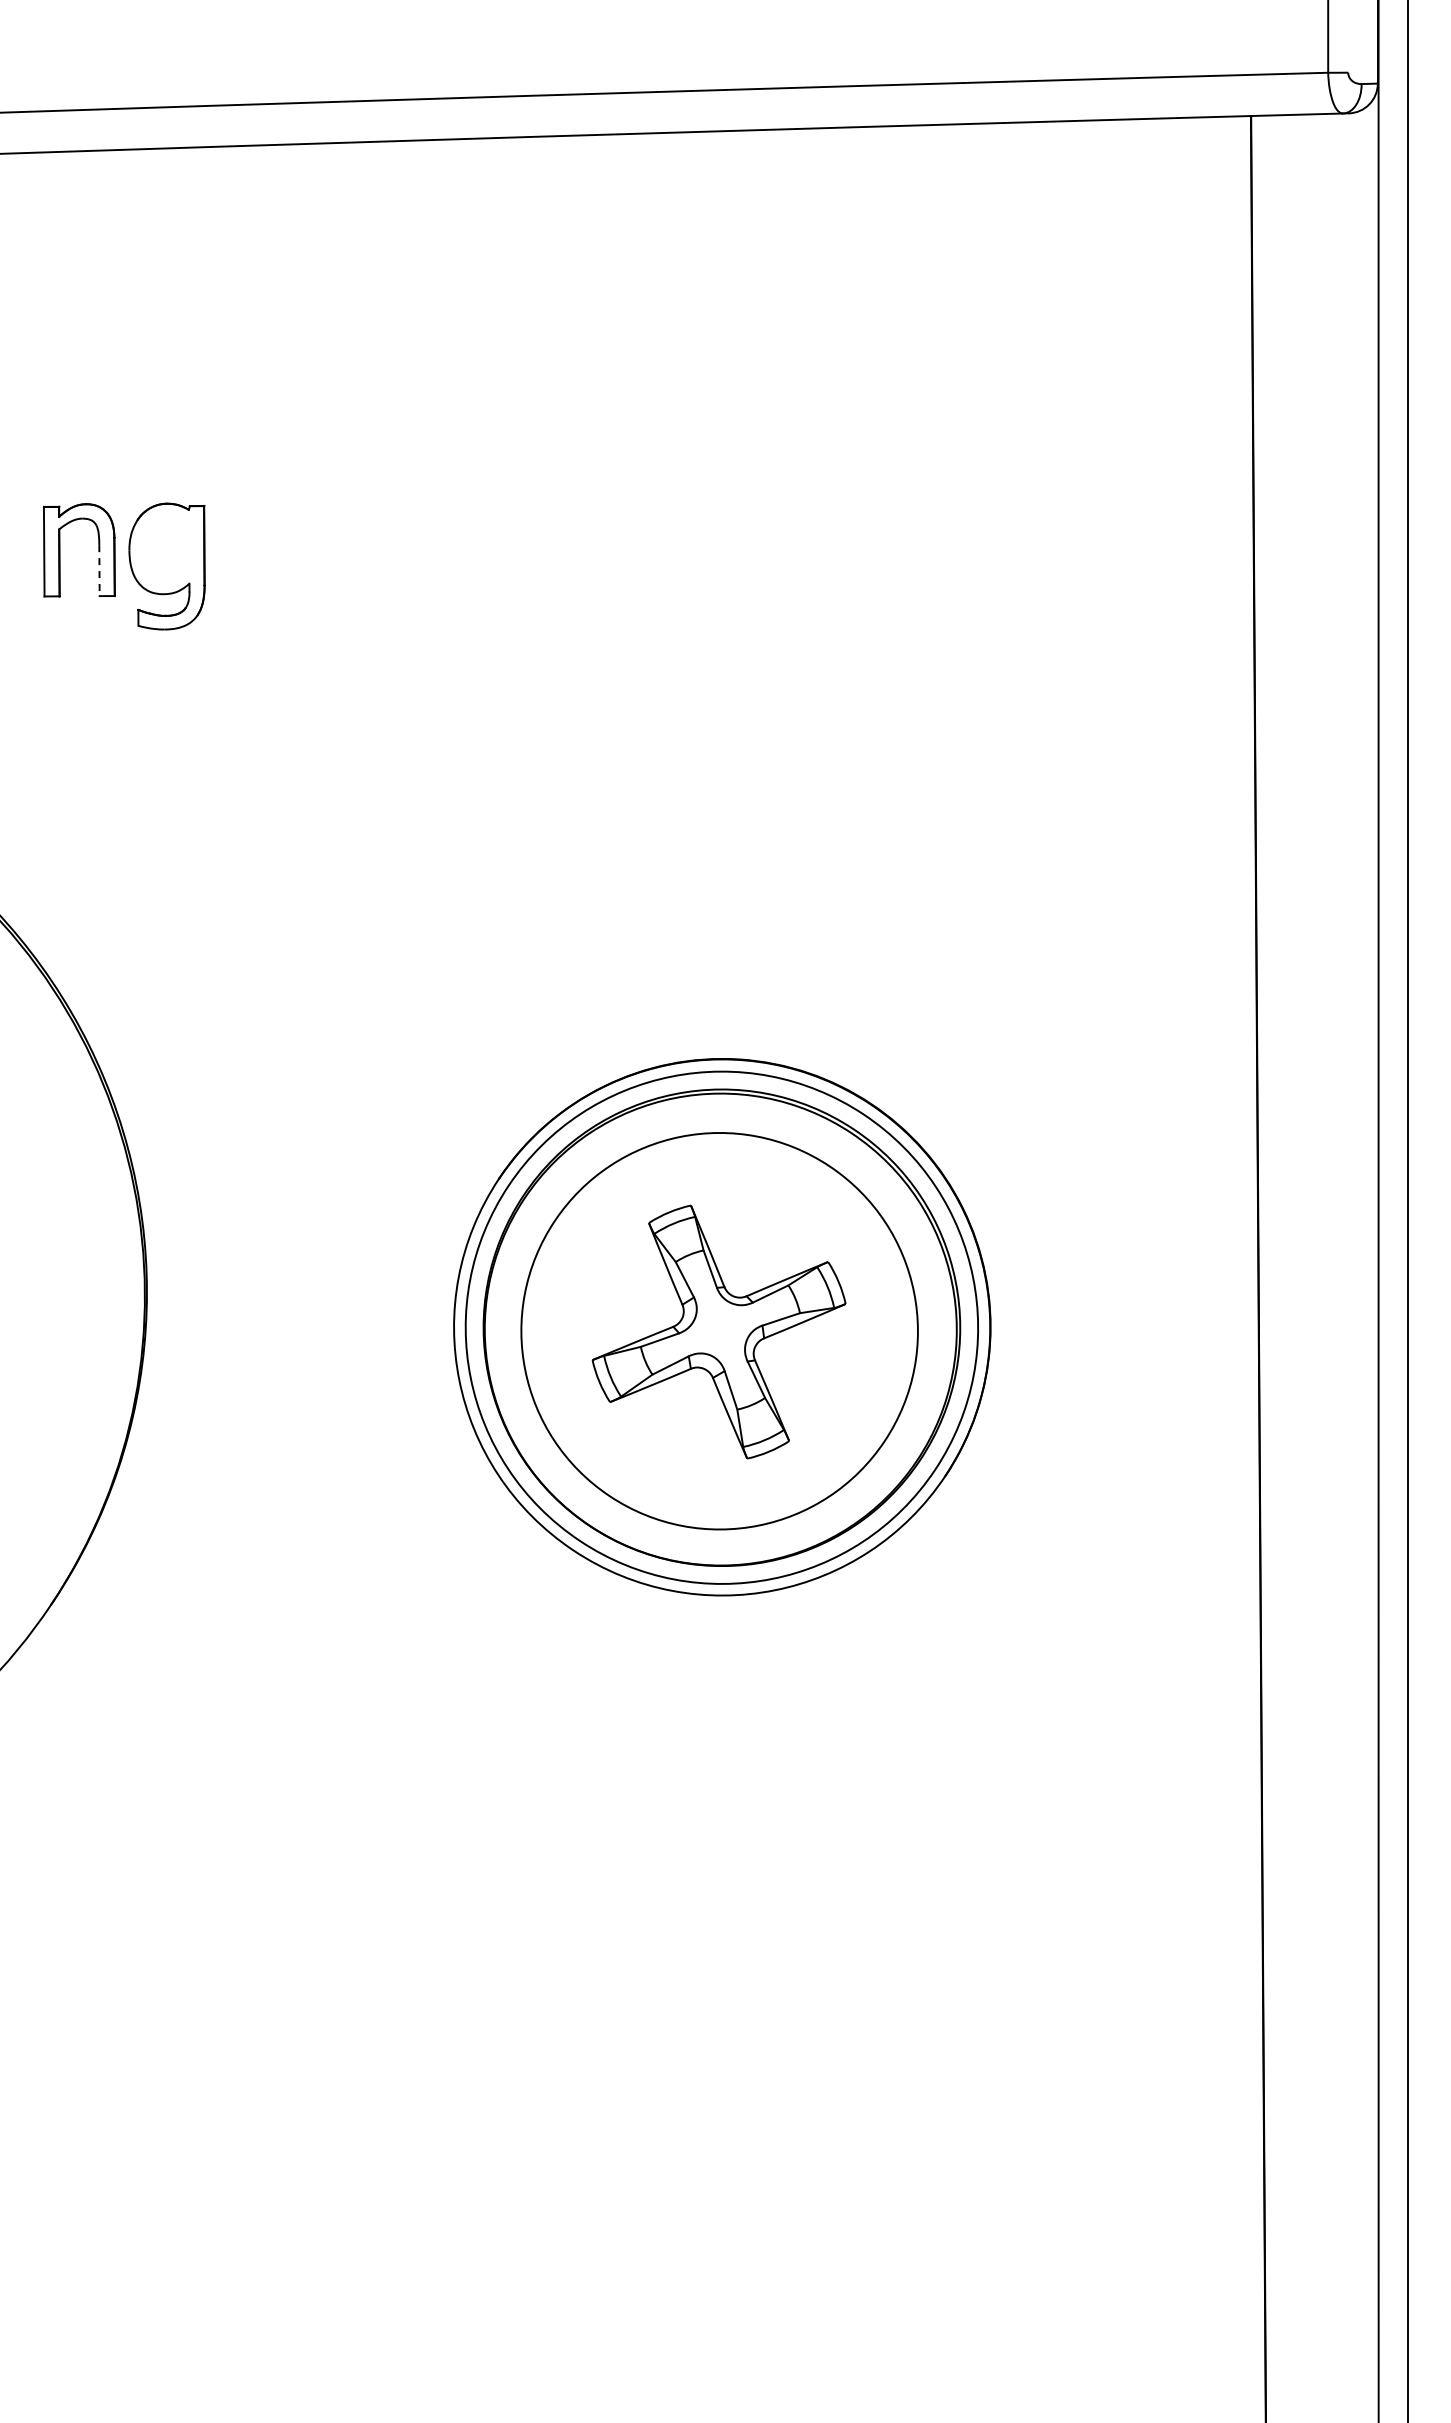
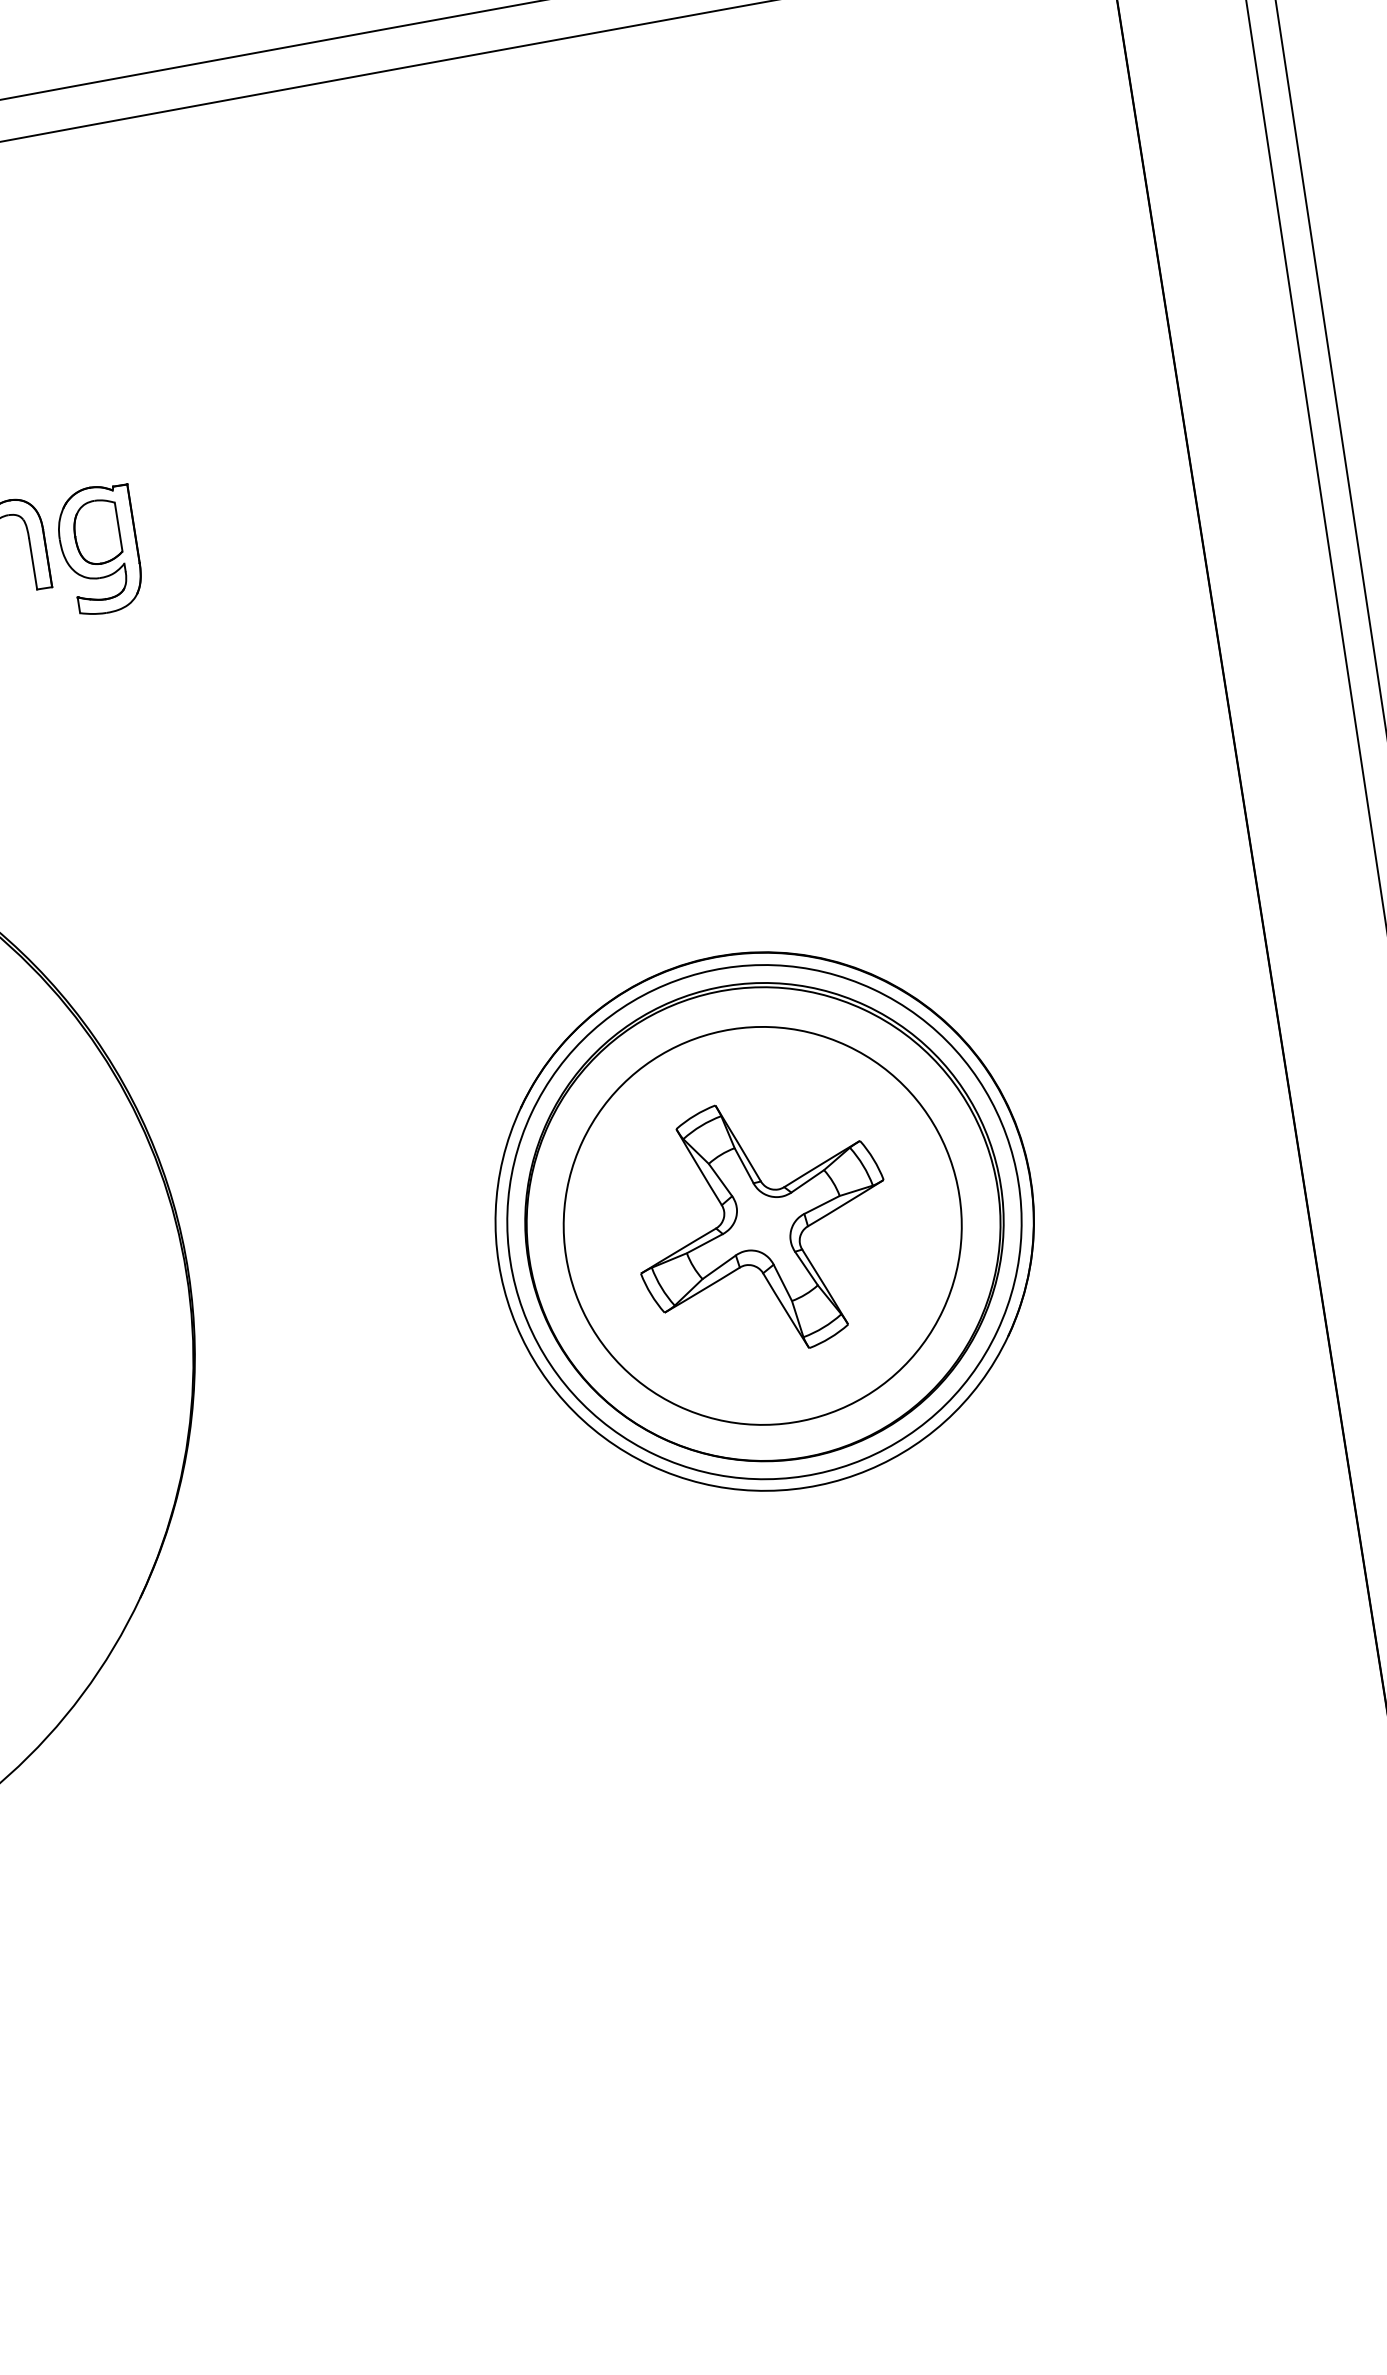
part: (167, 548) -> (97, 532), added
line: (99, 571) -> (33, 565), dashed -> solid

